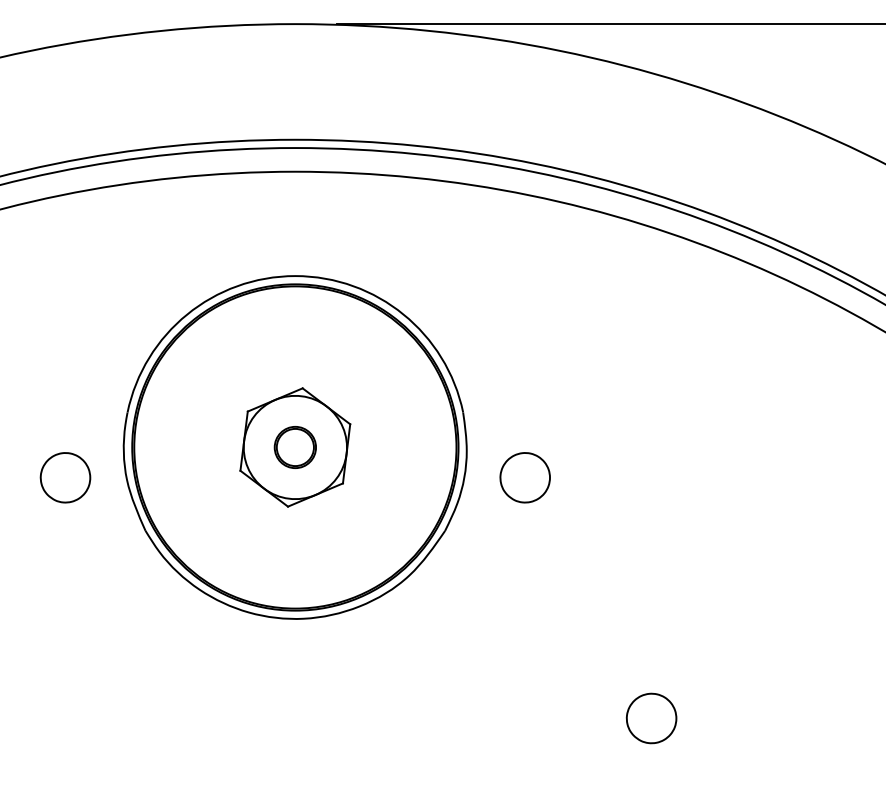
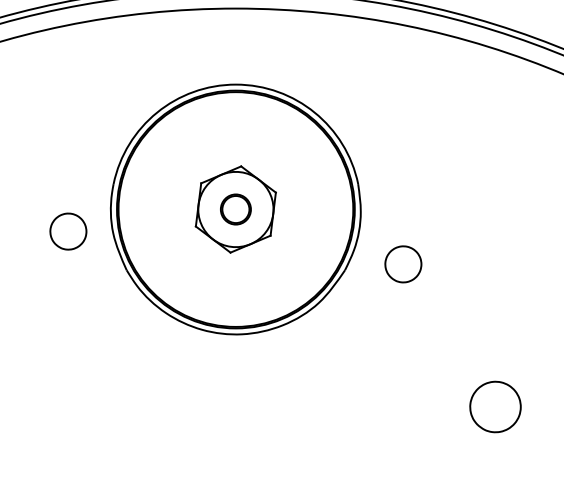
part: (524, 477) -> (402, 264), moved
part: (651, 718) -> (495, 407), size x1.4

